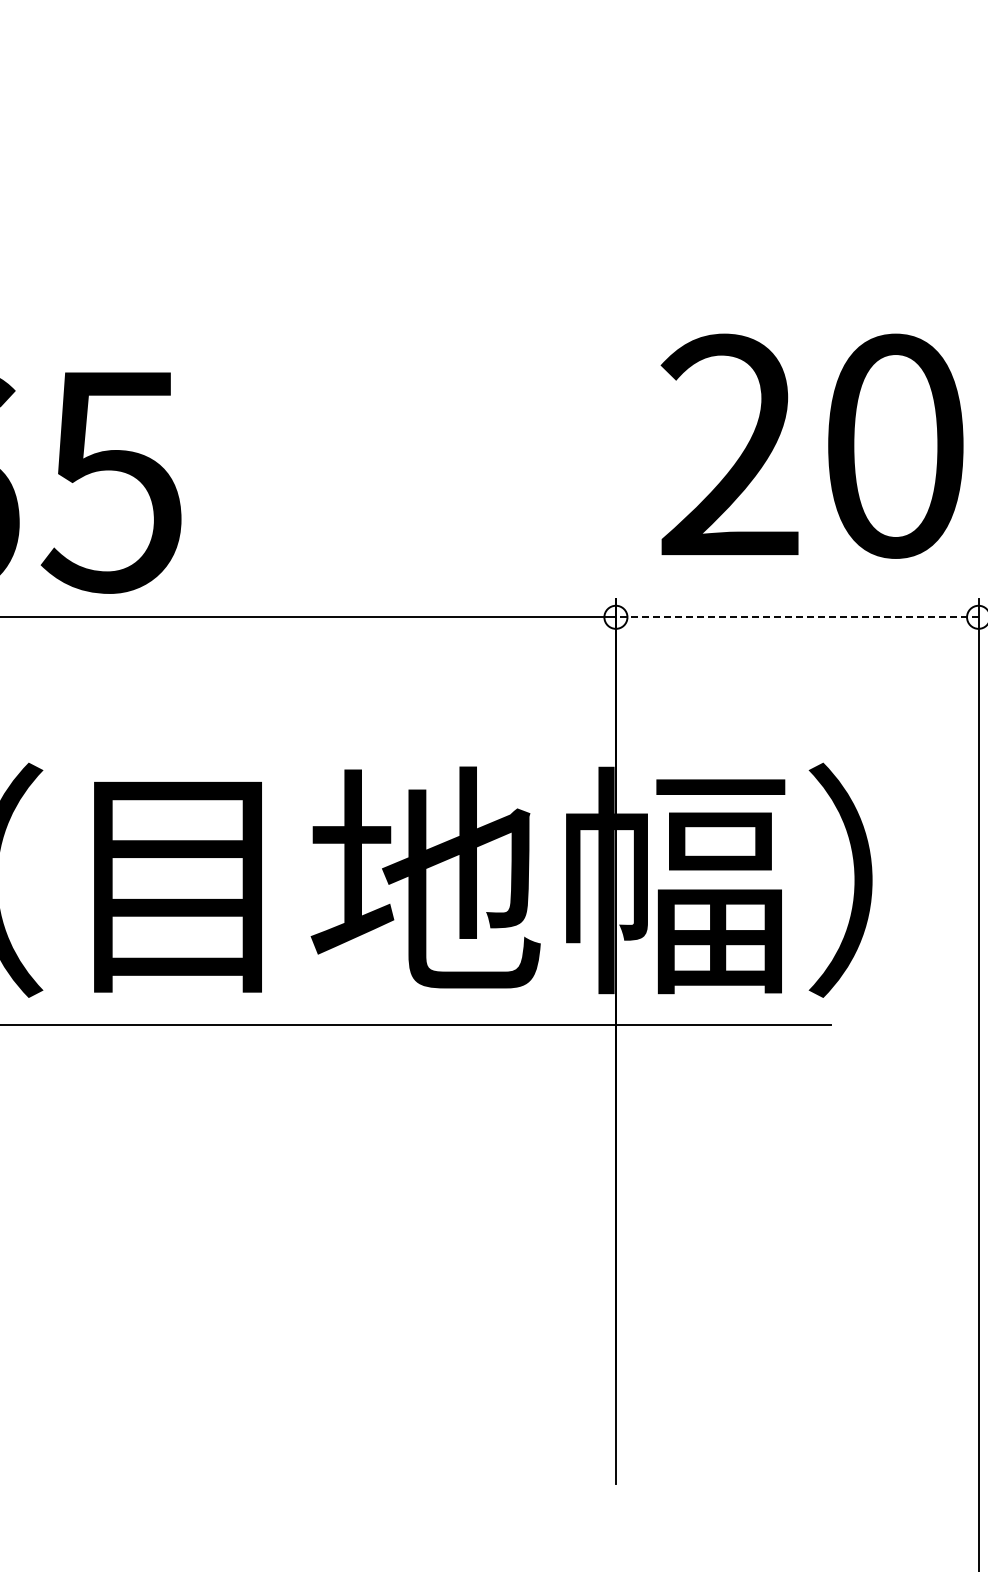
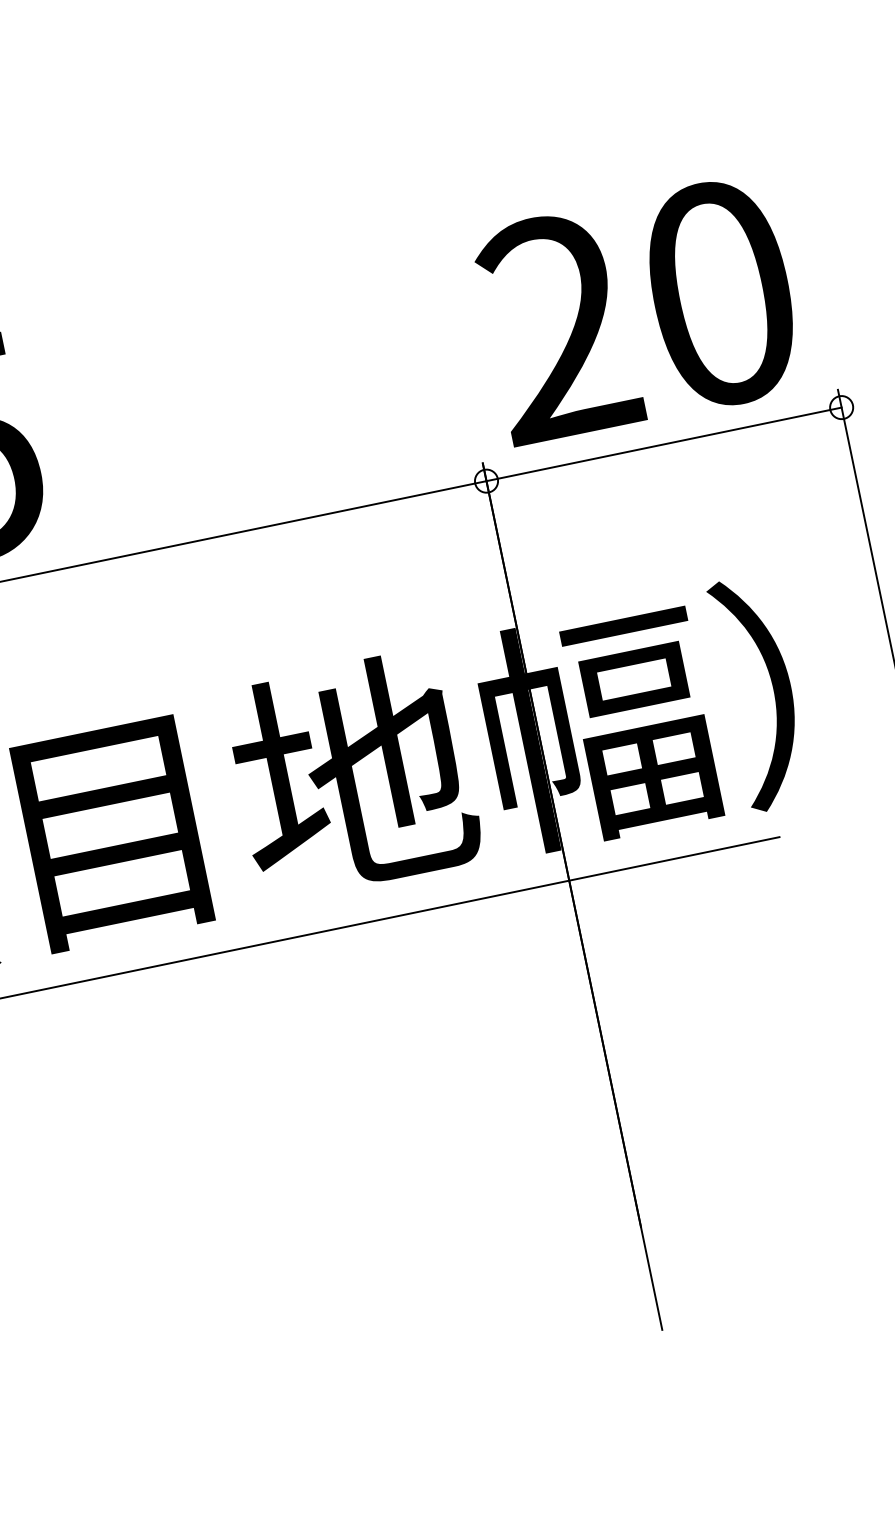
text: (811, 445) -> (638, 309), moved
line: (796, 617) -> (663, 444), dashed -> solid

